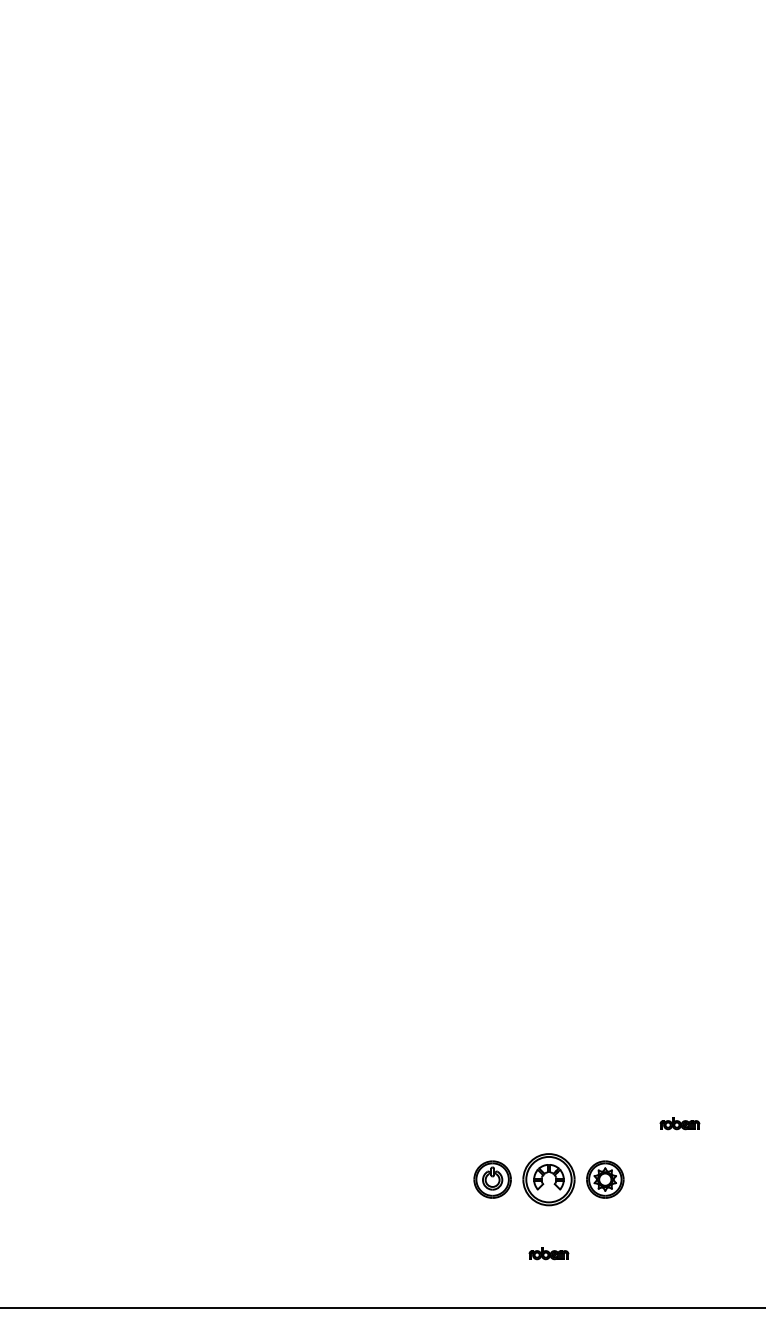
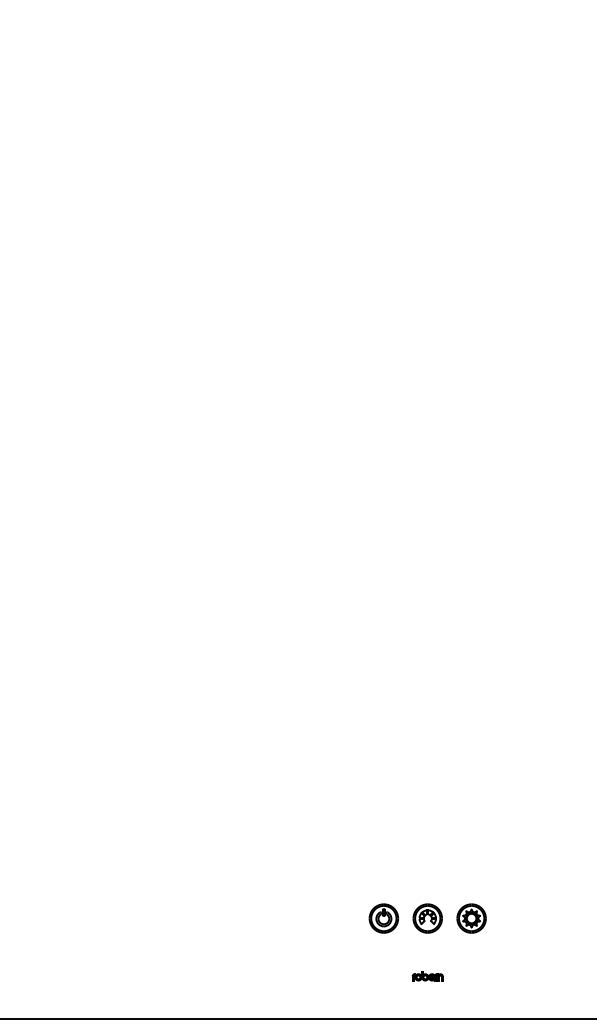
part: (679, 1123) -> (529, 874), removed
part: (548, 1179) -> (427, 918), size x0.71

